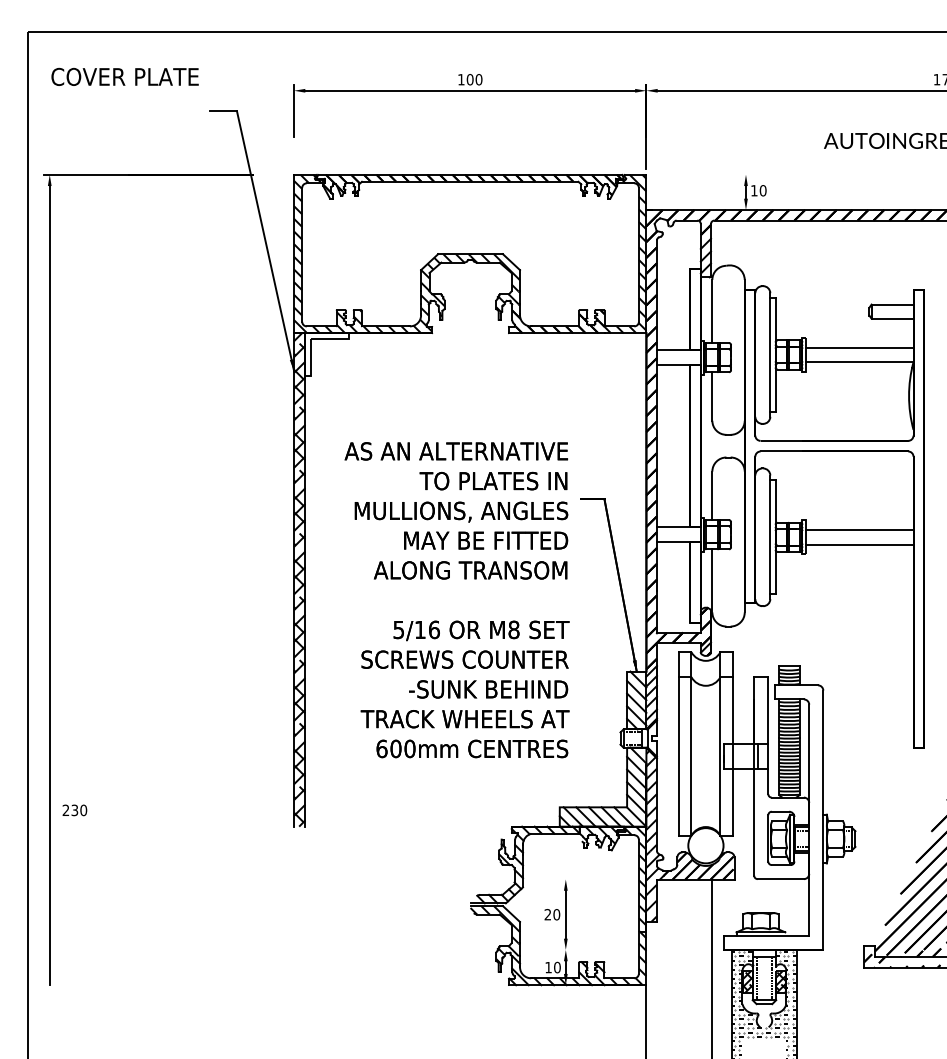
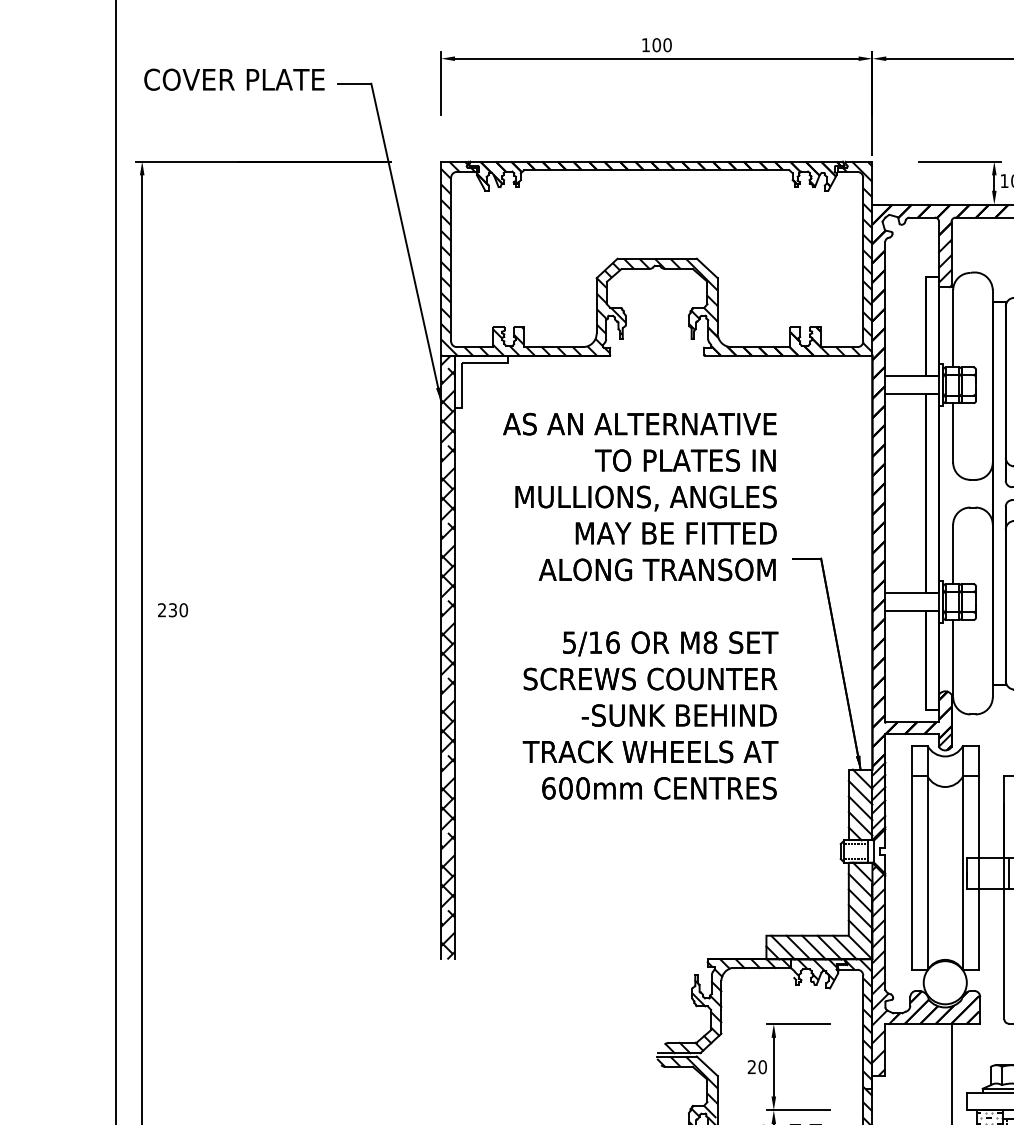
text: (124, 76) -> (233, 79), moved
line: (717, 174) -> (959, 161), added
text: (456, 600) -> (640, 606), moved
text: (74, 810) -> (172, 610), moved
line: (585, 879) -> (797, 1024), added
line: (585, 949) -> (797, 1109), added

